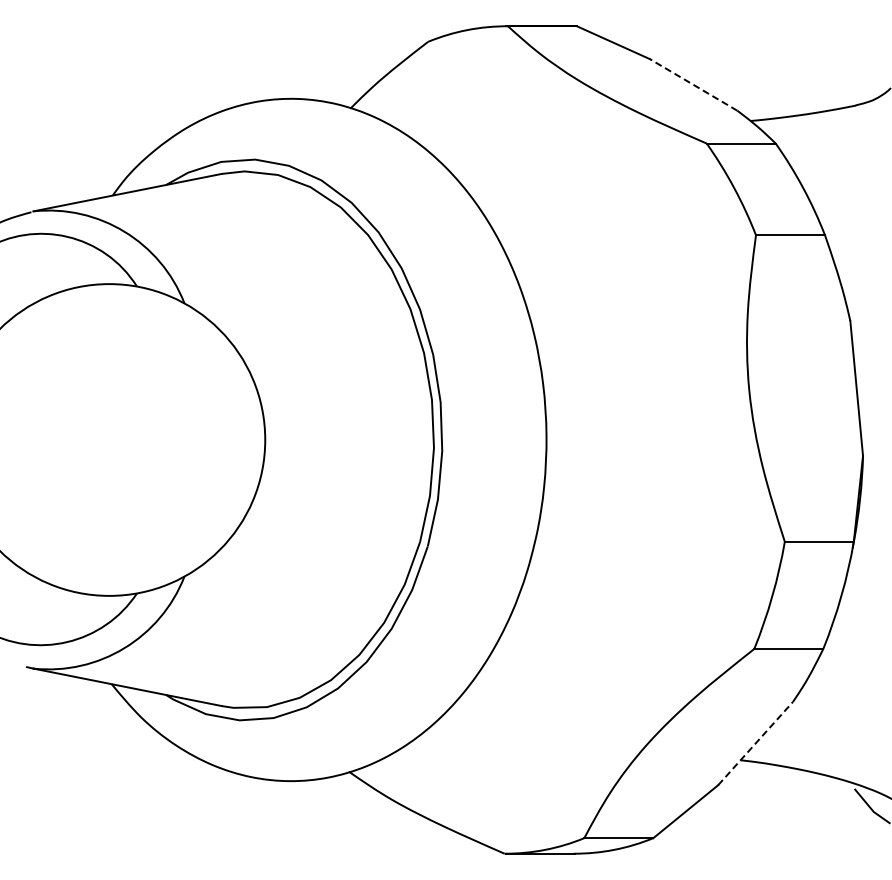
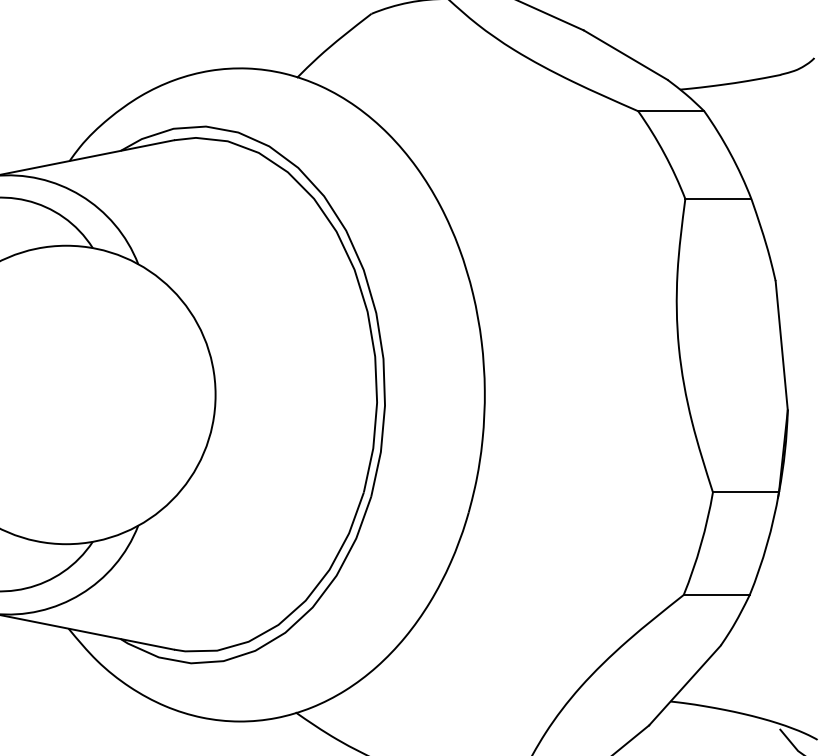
line: (693, 84) -> (625, 54), dashed -> solid
line: (755, 743) -> (684, 685), dashed -> solid

